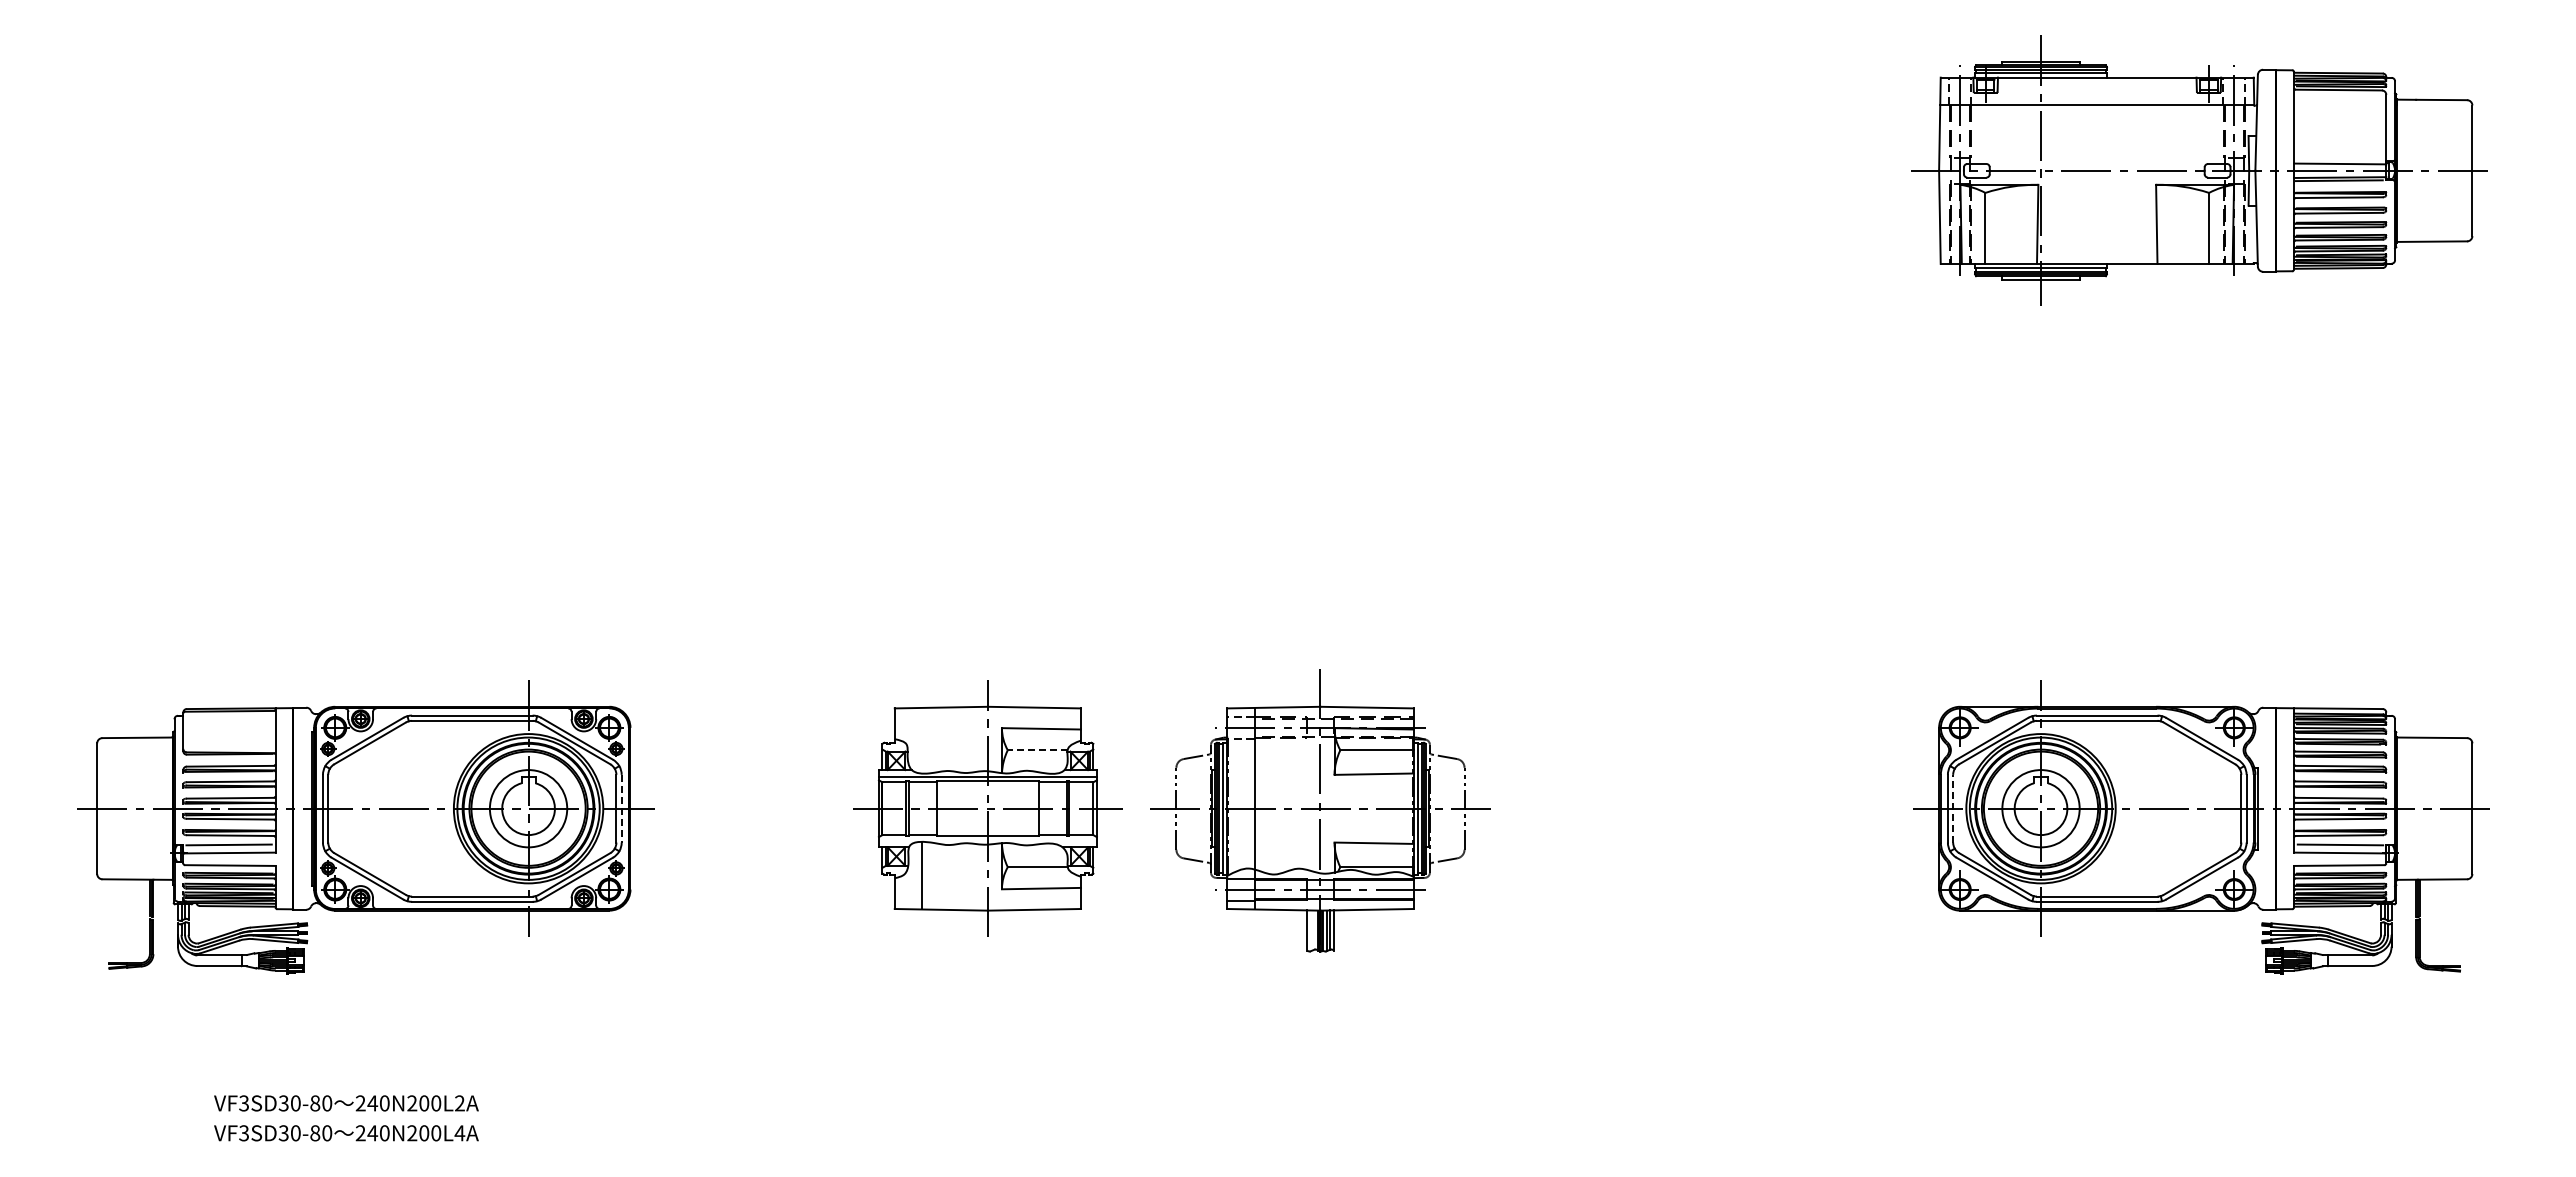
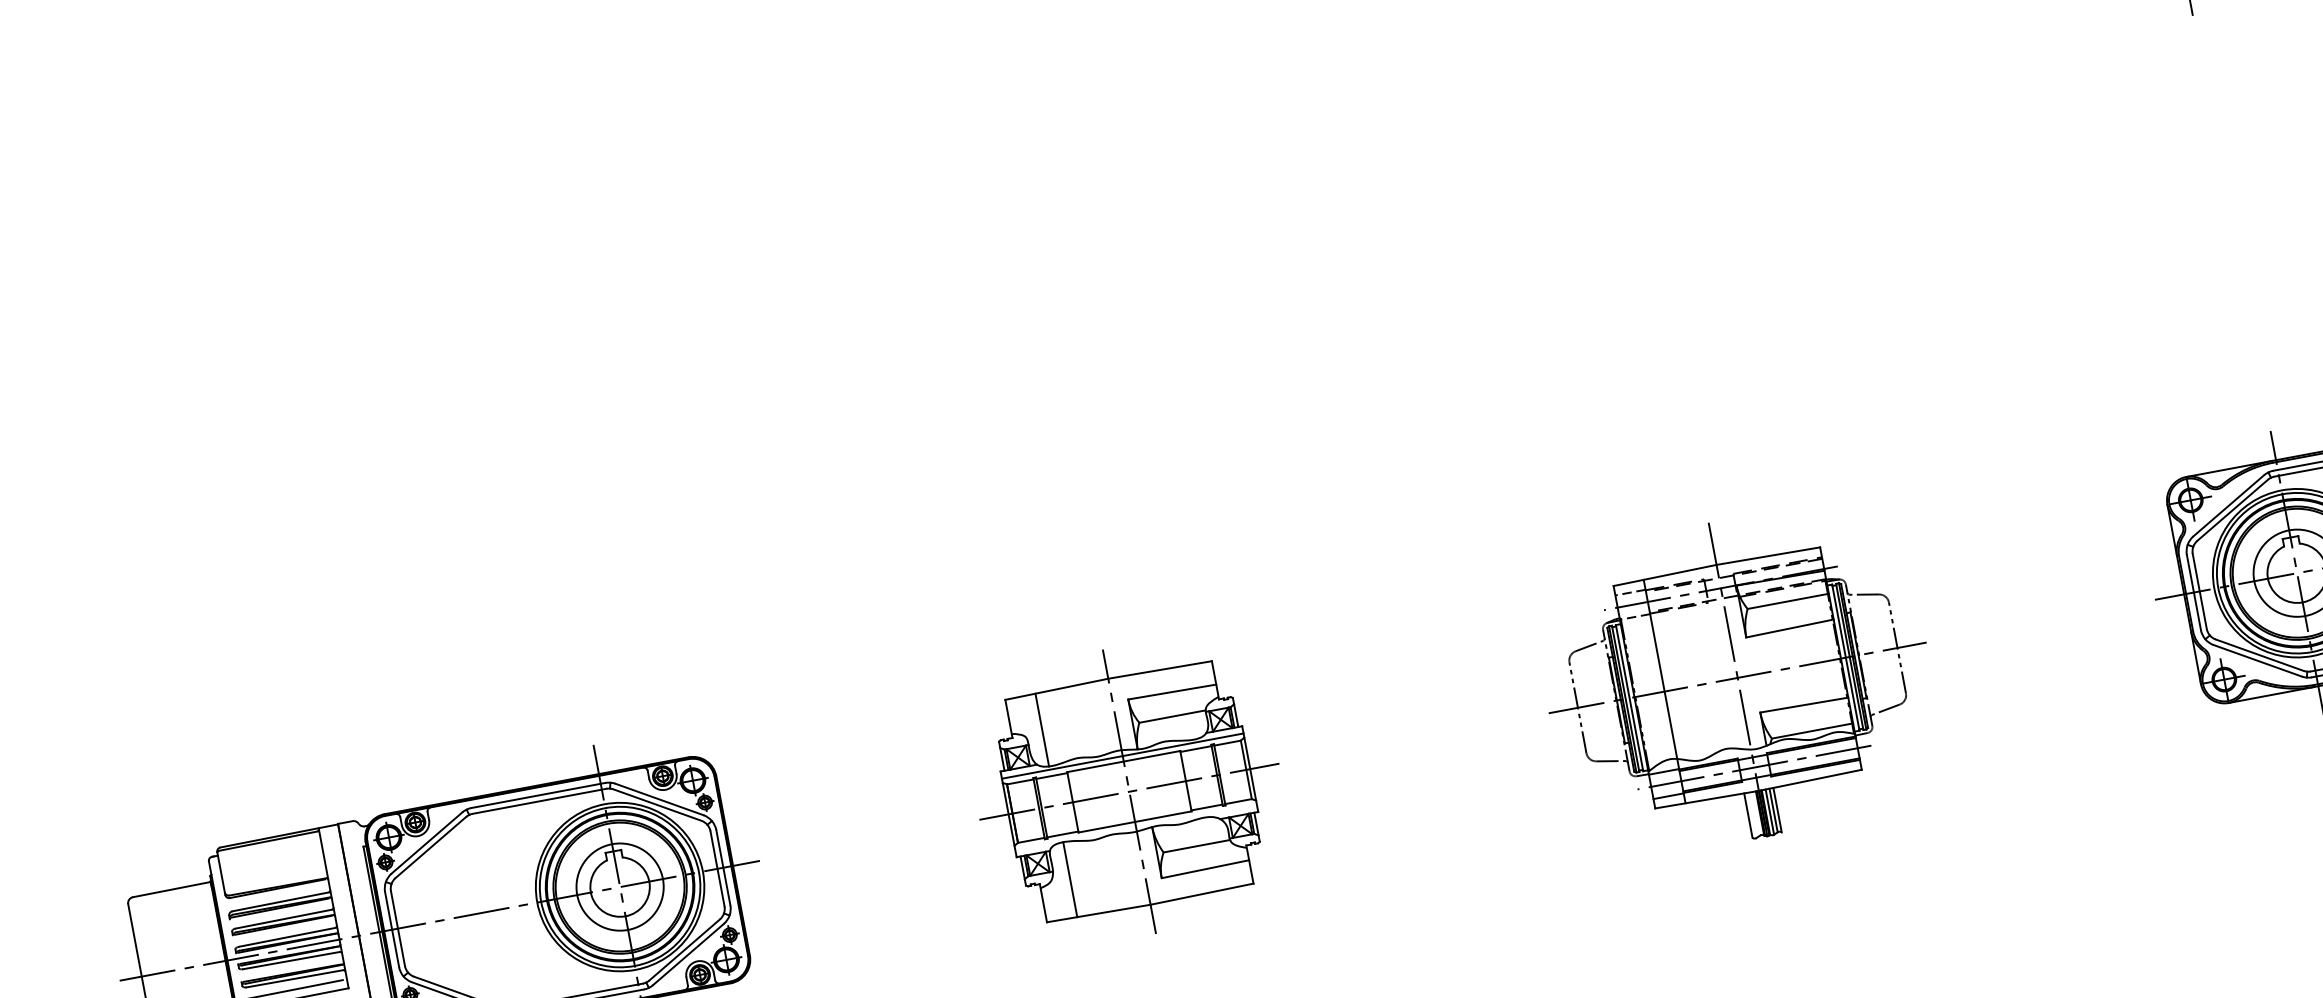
line: (922, 740) -> (1042, 729), added
line: (1037, 750) -> (1172, 716), dashed -> solid
line: (621, 808) -> (723, 867), dashed -> solid
line: (1953, 808) -> (2200, 591), dashed -> solid
part: (1320, 810) -> (1738, 679), moved

